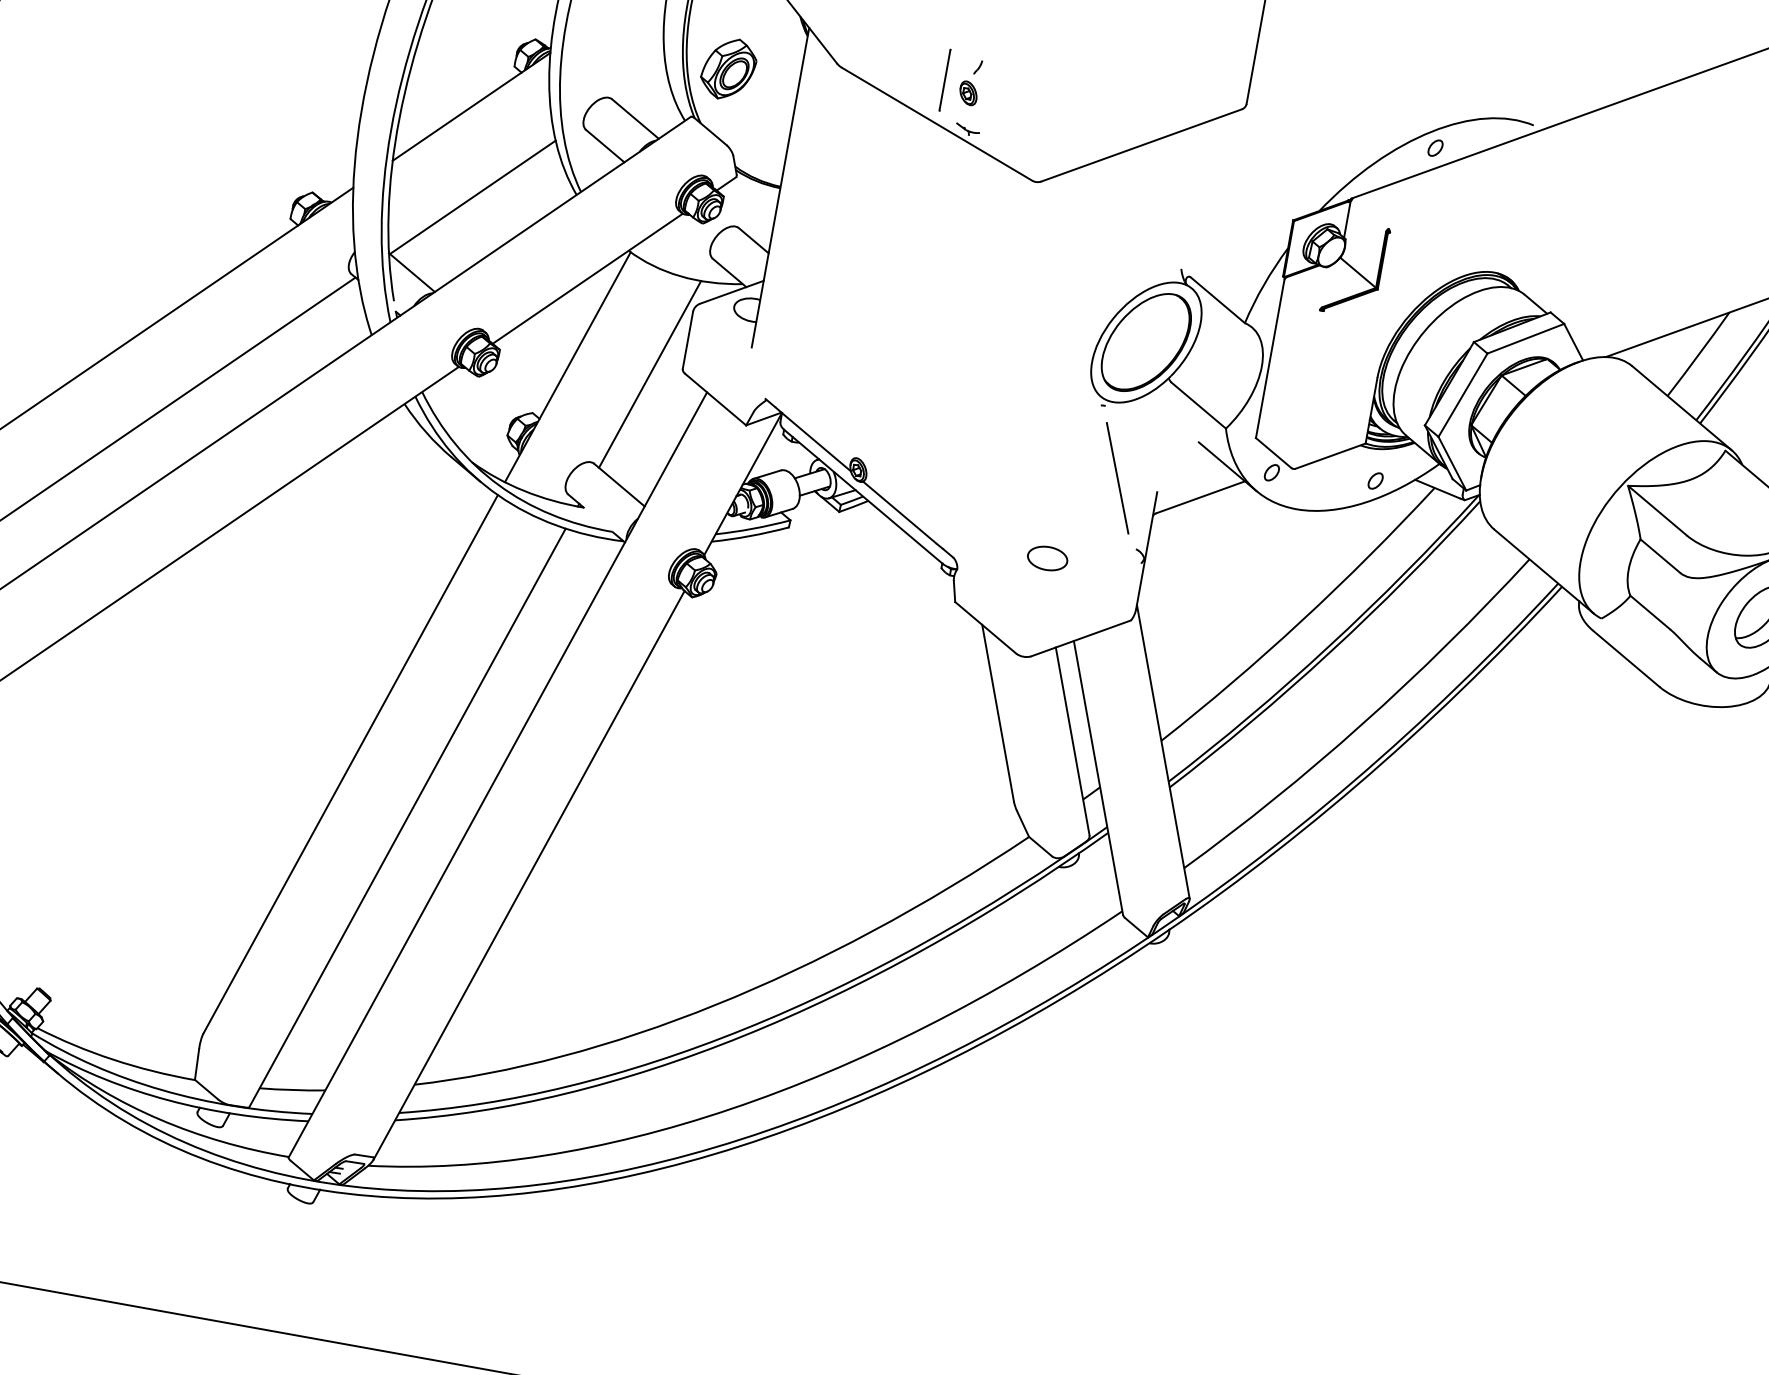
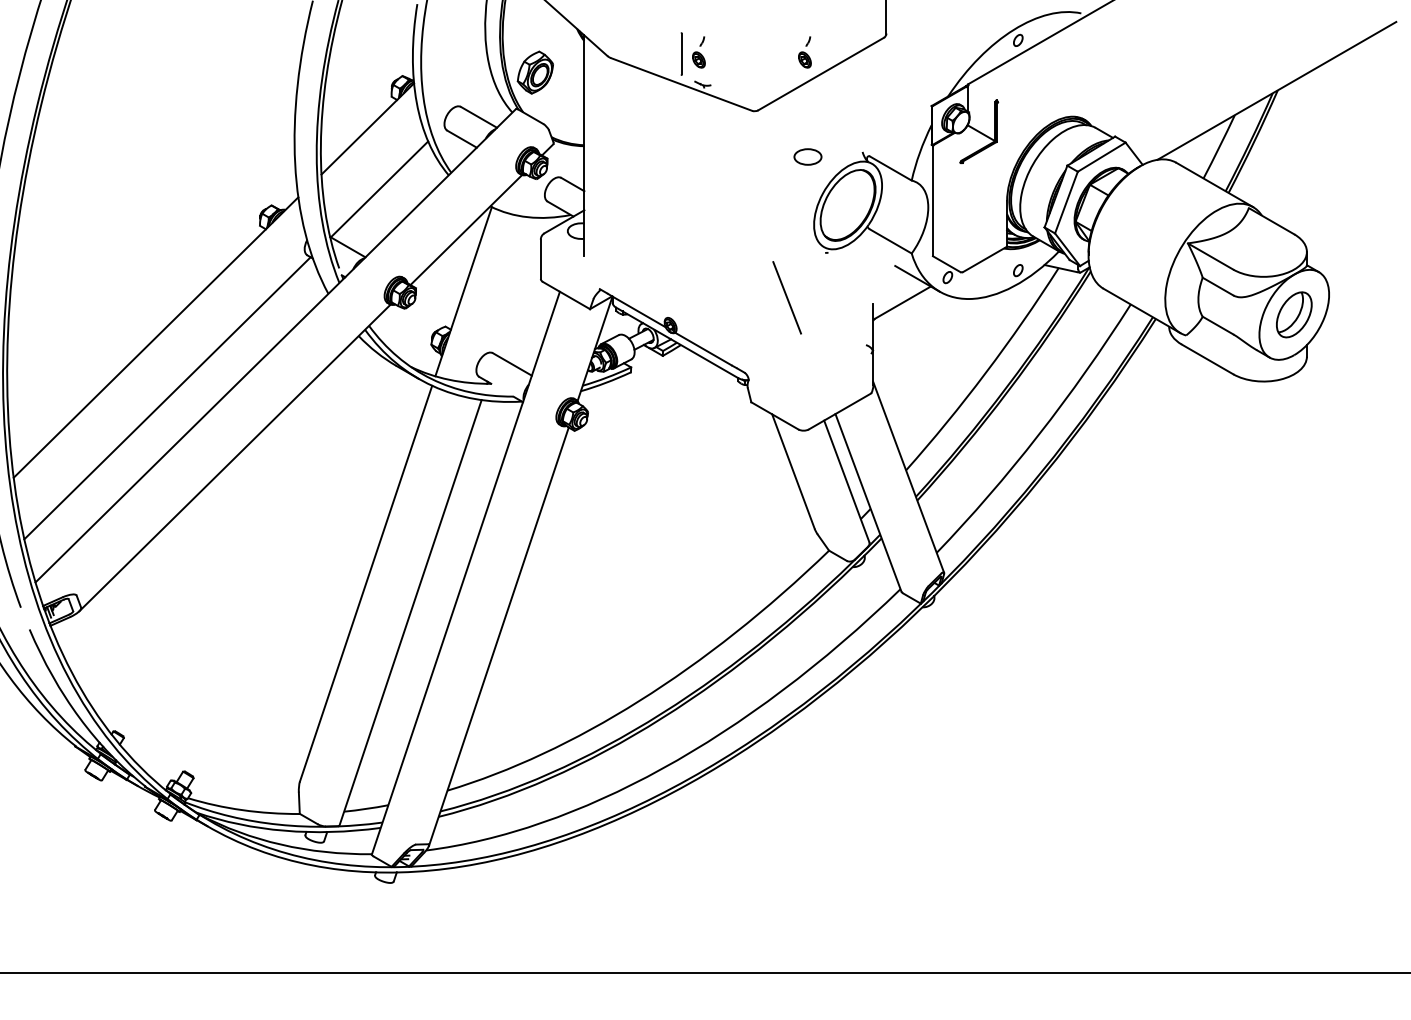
part: (1123, 109) -> (804, 52), added
line: (650, 374) -> (519, 286), removed
line: (1116, 477) -> (786, 297), moved
part: (1047, 557) -> (807, 156), moved

